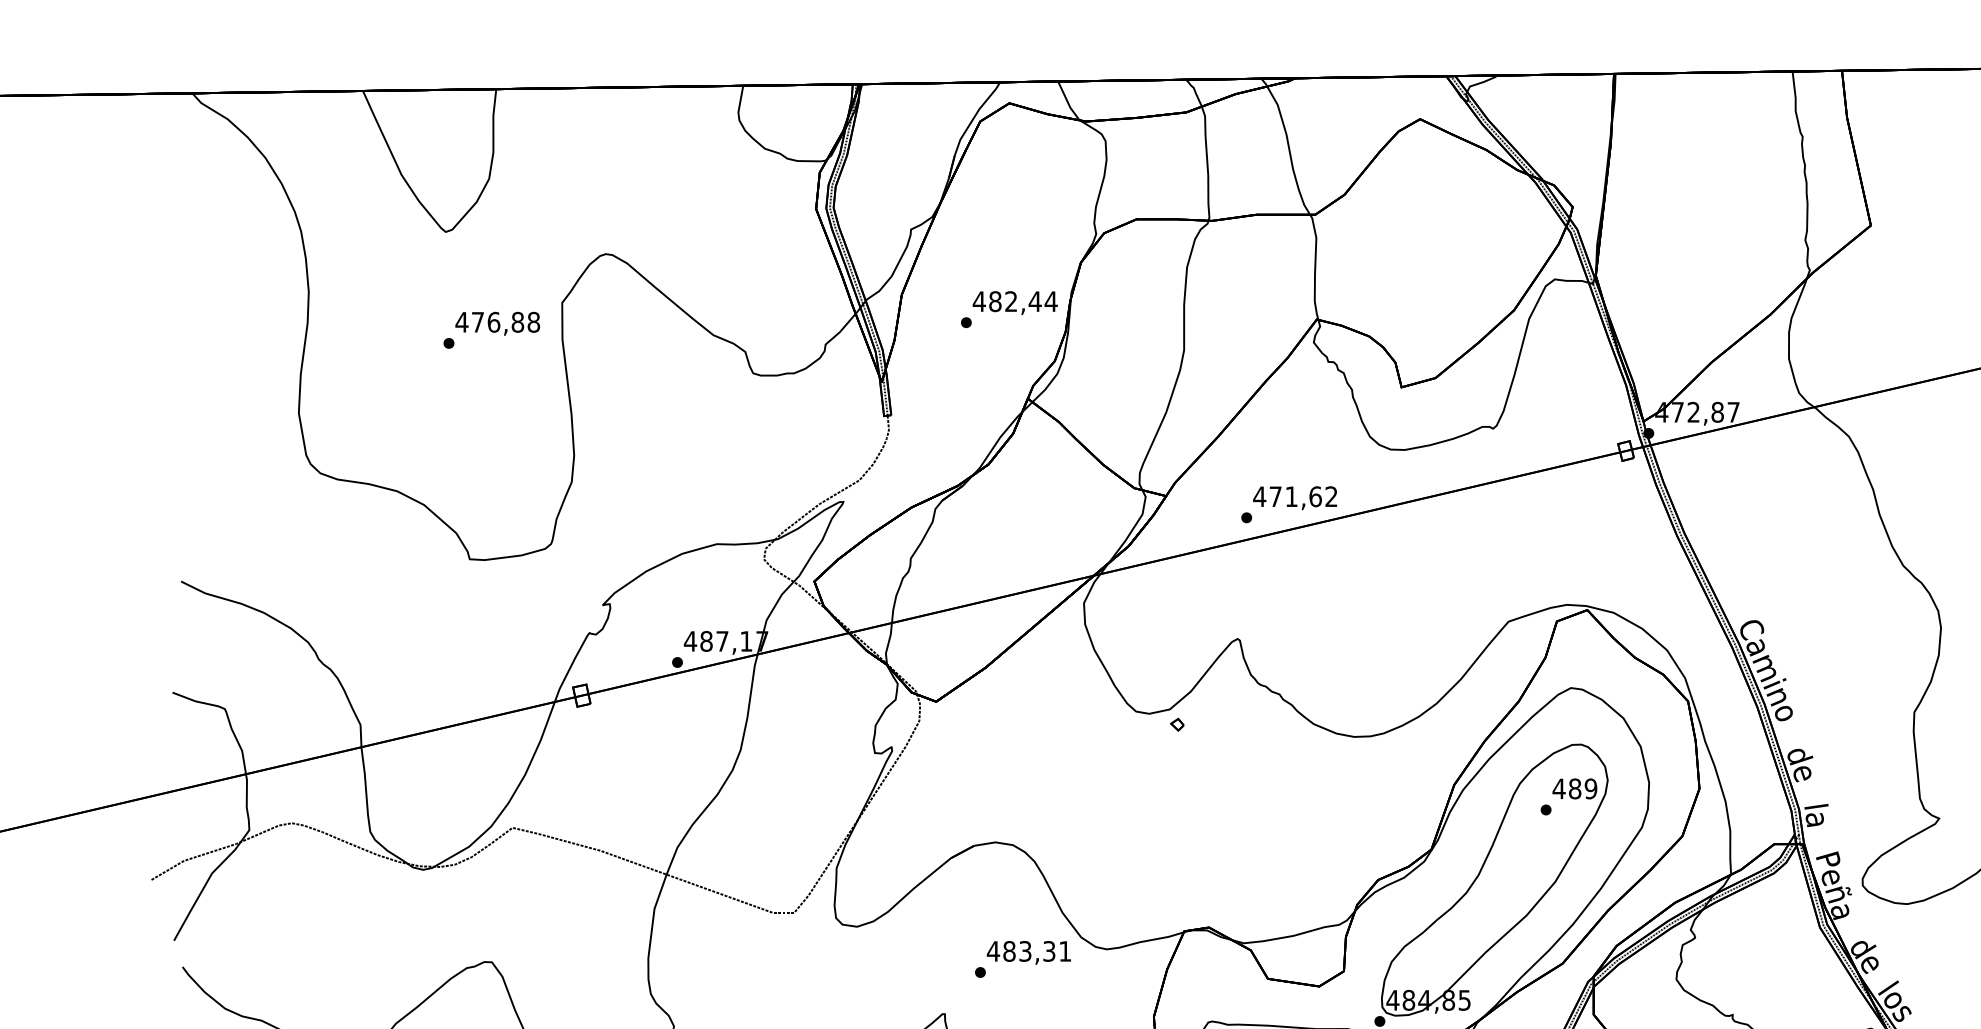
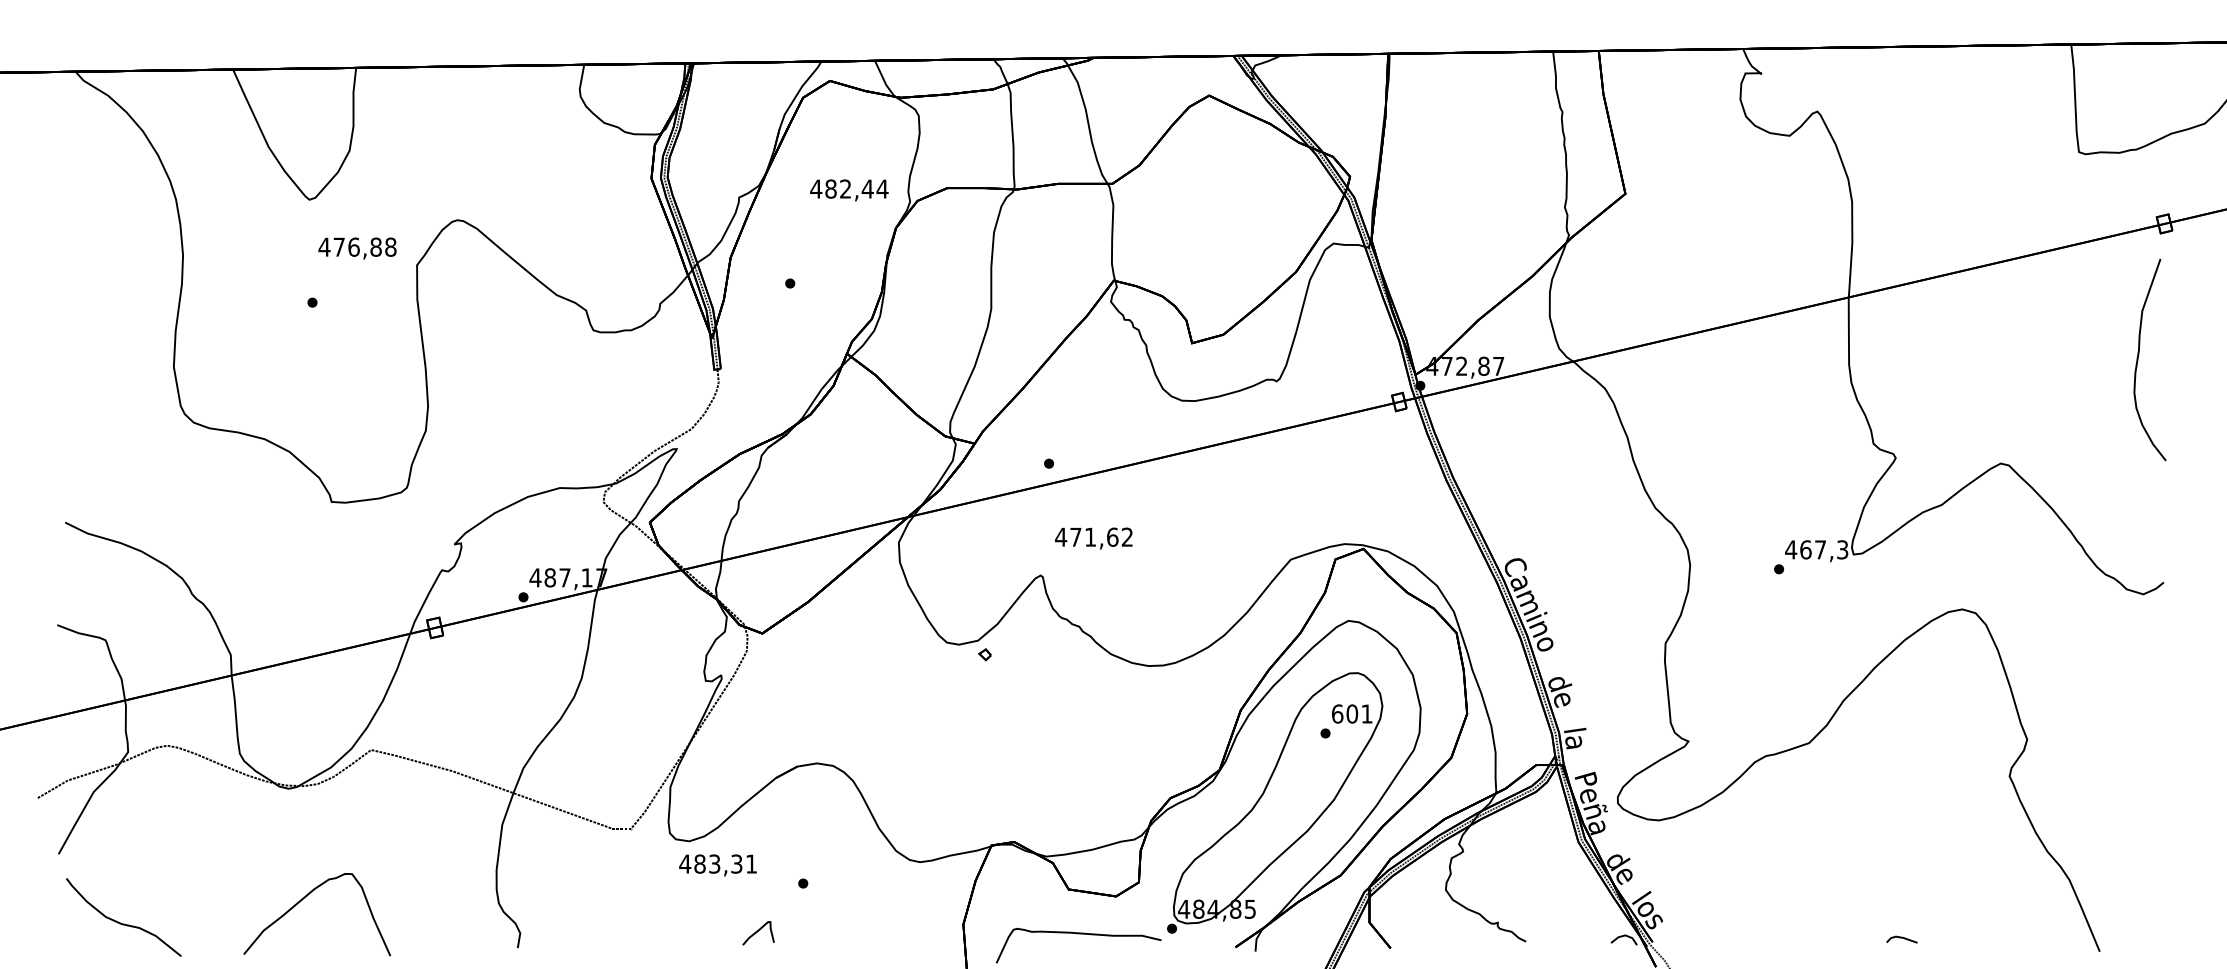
text: (1015, 303) -> (849, 190), moved
text: (497, 323) -> (357, 248), moved
text: (1294, 498) -> (1093, 538), moved
text: (1574, 788) -> (1351, 713), 489 -> 601
text: (1028, 952) -> (717, 865), moved

